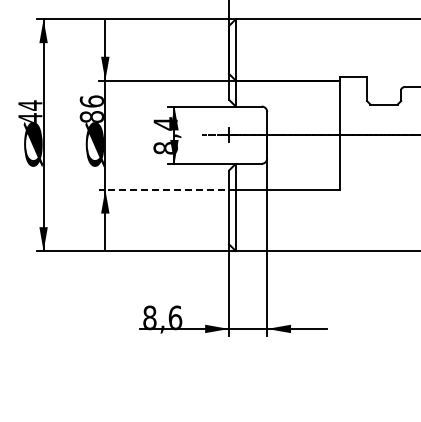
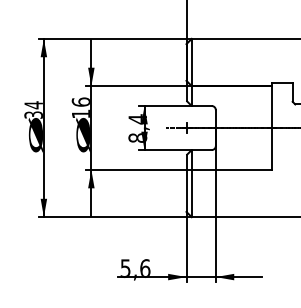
text: (91, 116) -> (80, 113), 86 -> 16
text: (30, 118) -> (33, 115), 44 -> 34
line: (167, 189) -> (139, 169), dashed -> solid
text: (149, 317) -> (125, 268), 8,6 -> 5,6

